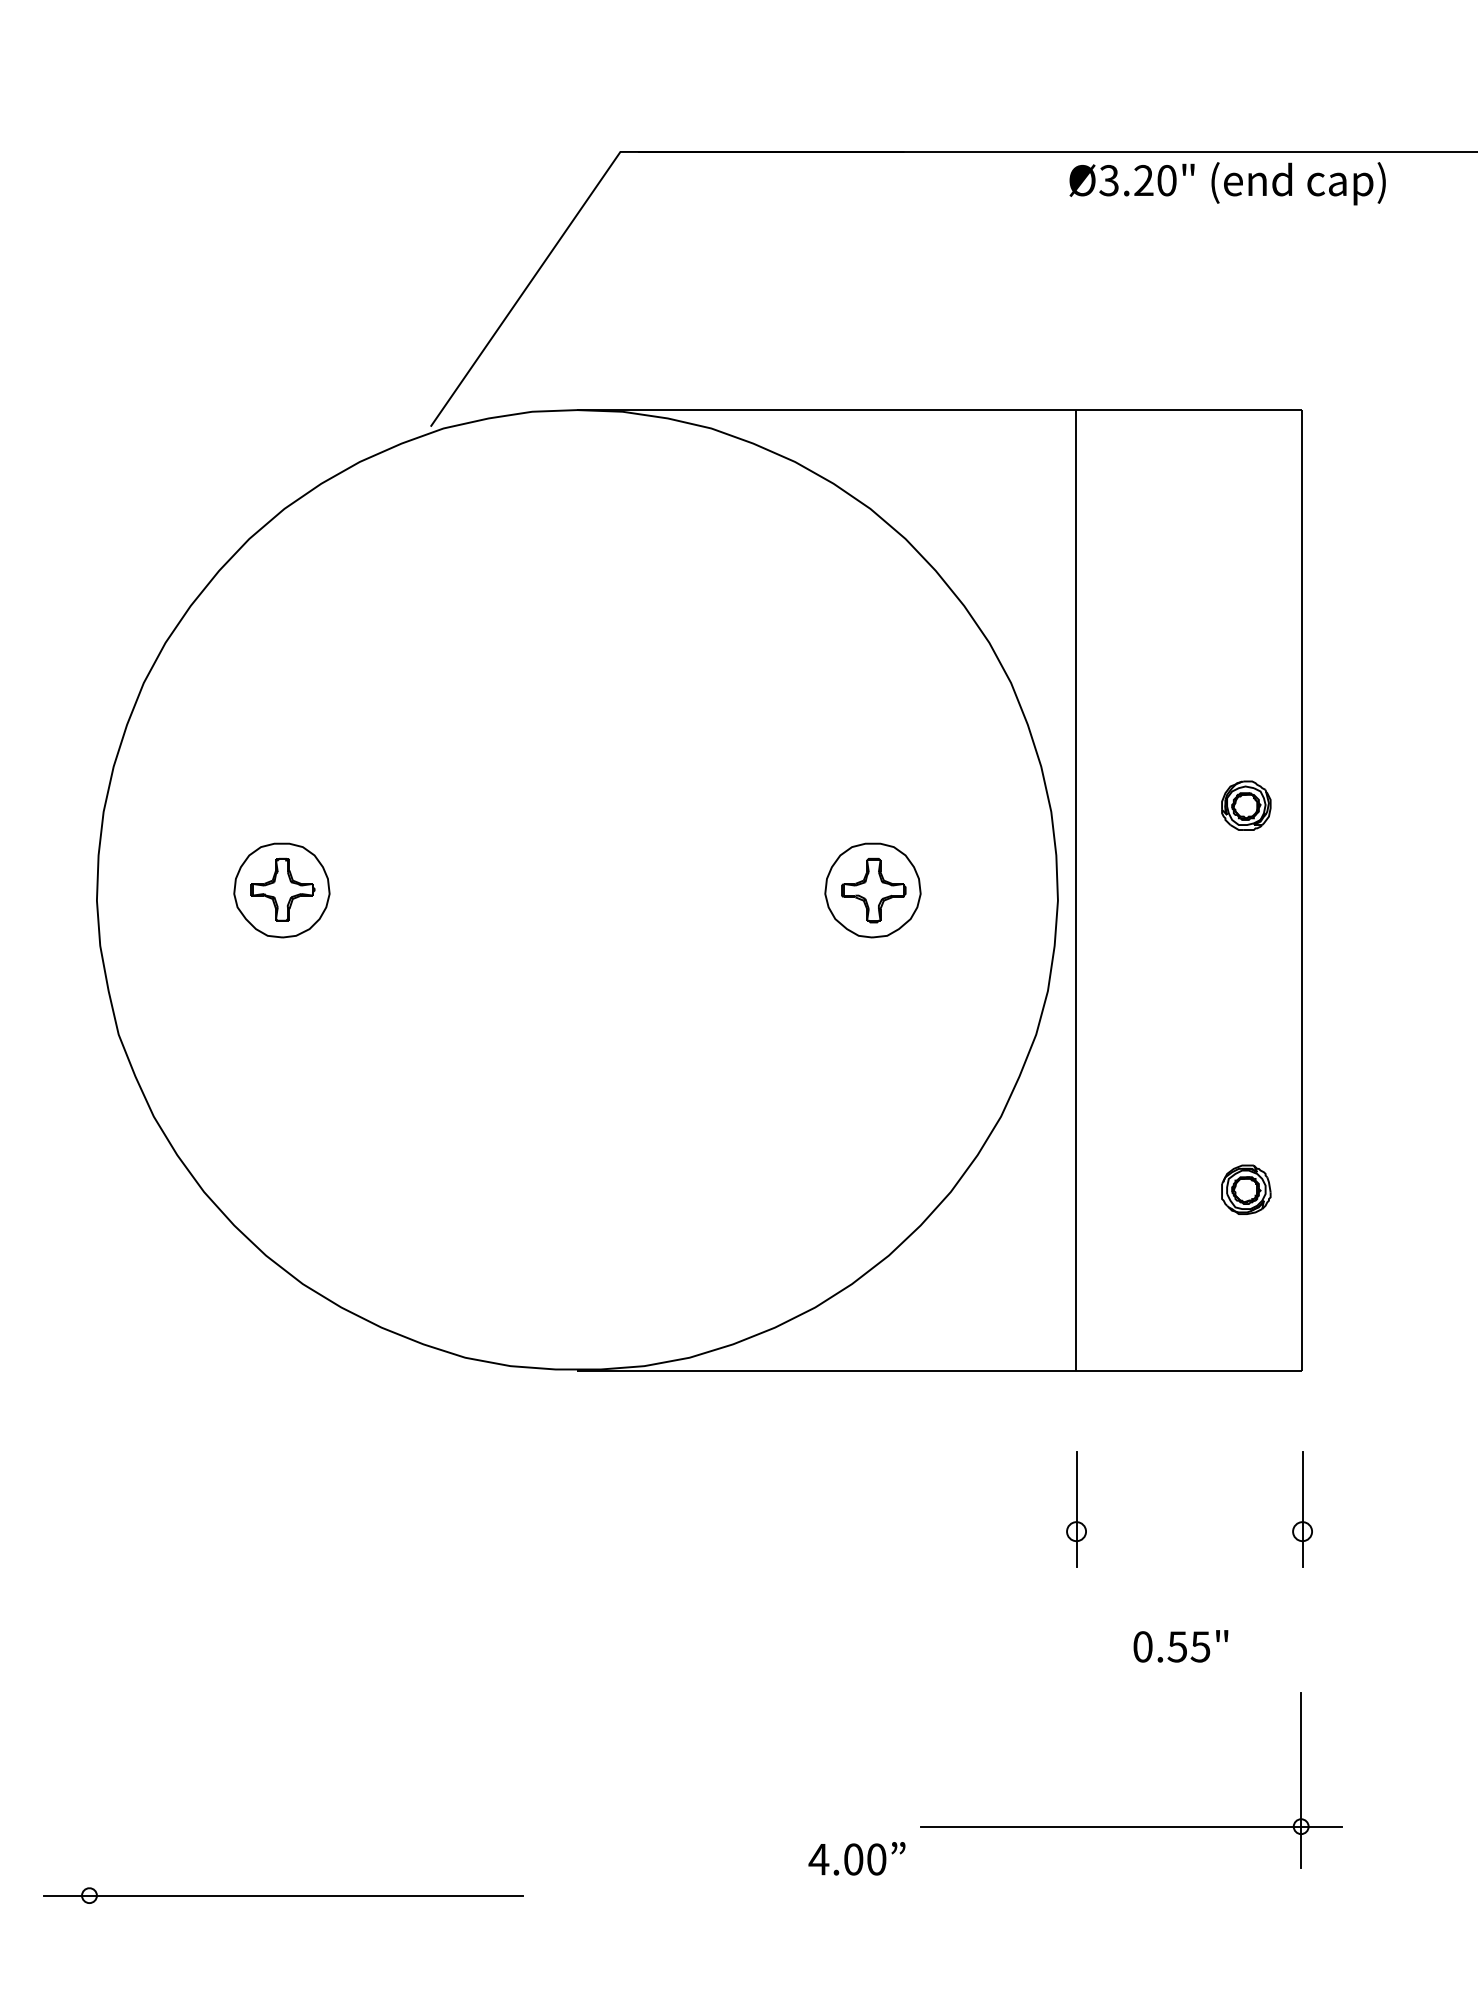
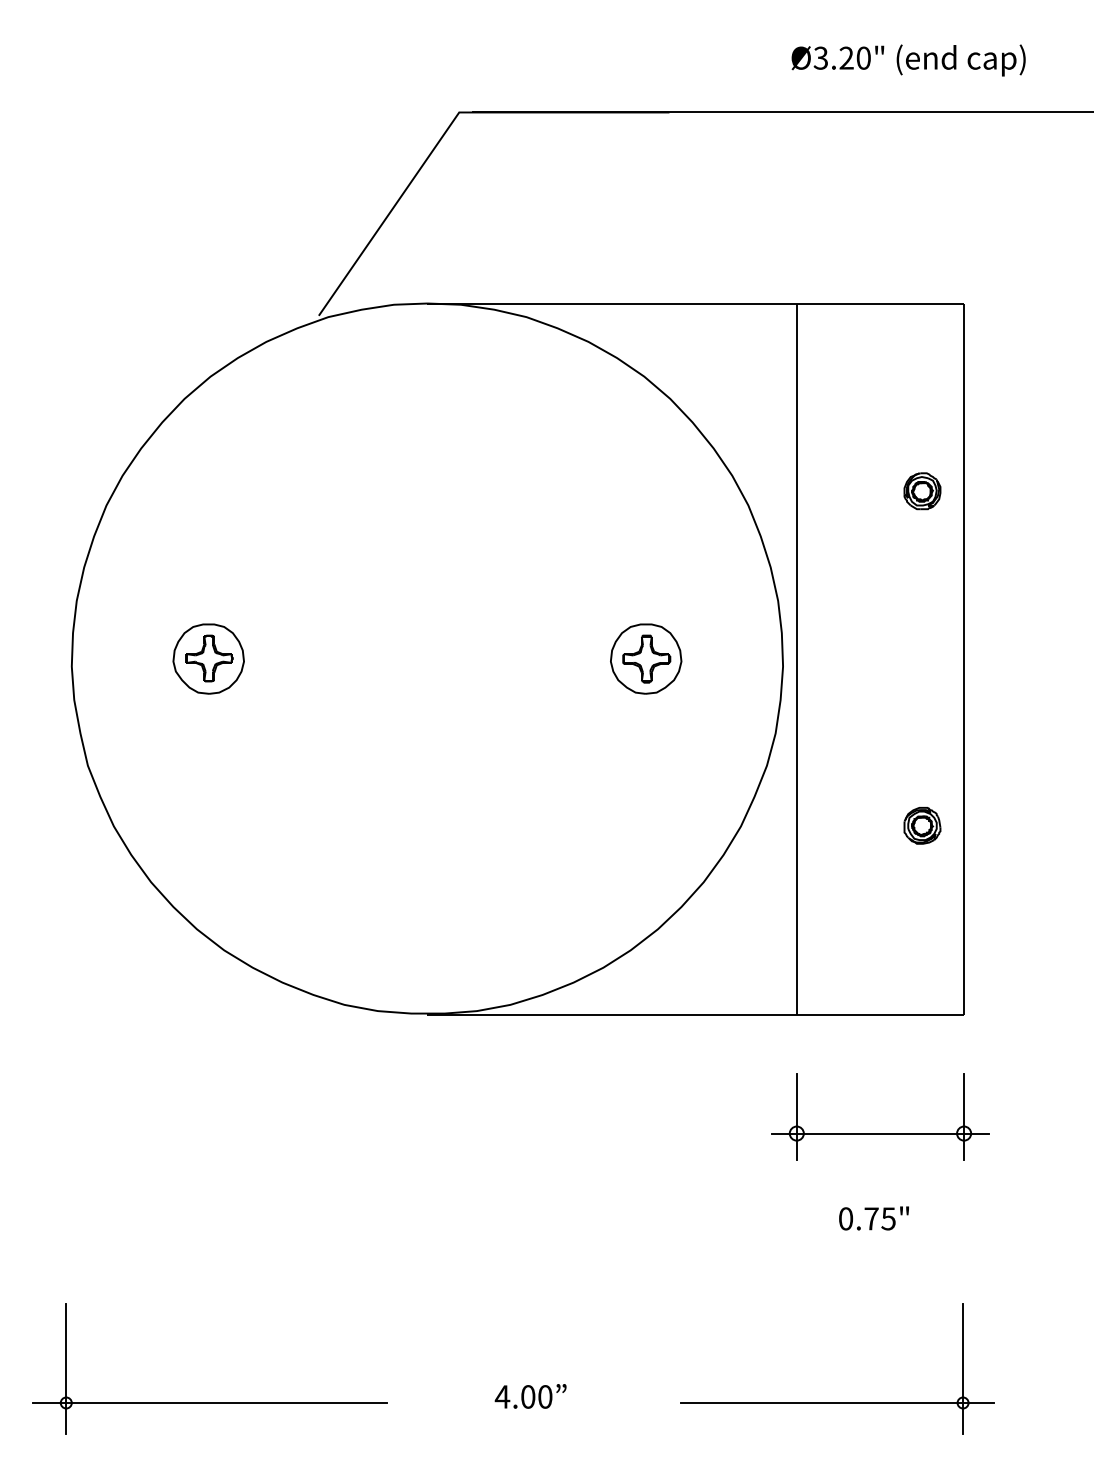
text: (1227, 183) -> (908, 60), moved
part: (1246, 805) -> (922, 491), moved
part: (1246, 1189) -> (922, 825), moved
line: (1189, 1531) -> (880, 1133), added
text: (1177, 1646) -> (871, 1218), 0.55" -> 0.75"
part: (1131, 1826) -> (837, 1402), moved
line: (89, 1849) -> (66, 1368), added
text: (856, 1858) -> (530, 1396), moved

